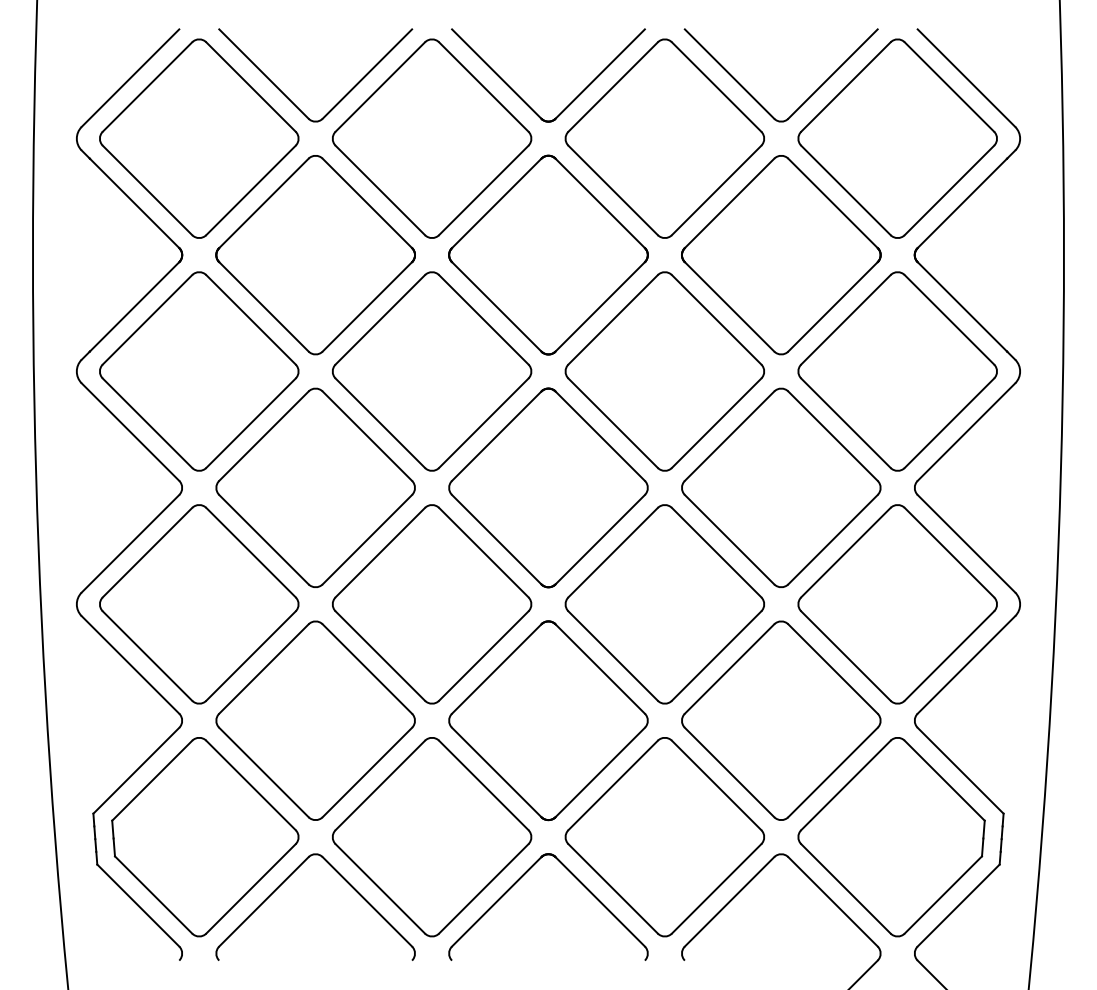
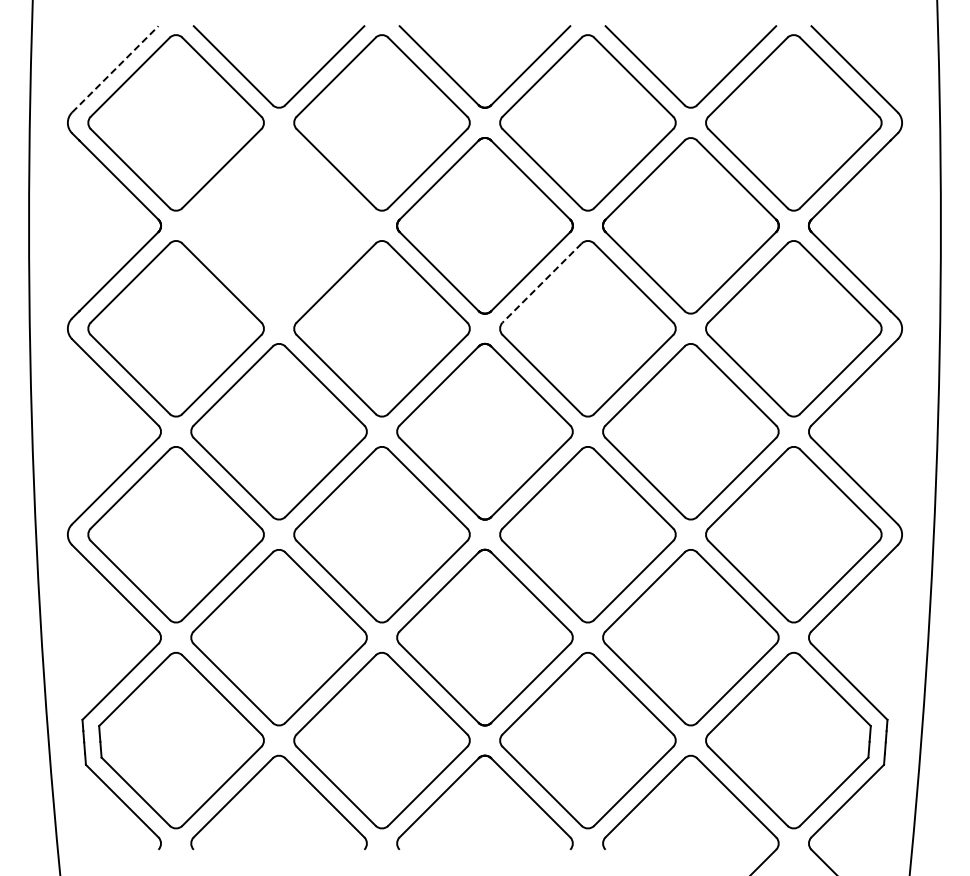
line: (130, 78) -> (115, 69), solid -> dashed
part: (315, 254) -> (278, 225), removed
line: (613, 320) -> (542, 283), solid -> dashed

